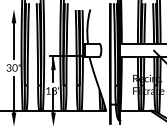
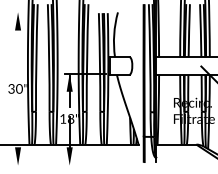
line: (14, 40) -> (18, 53), removed
line: (14, 95) -> (18, 124), removed

